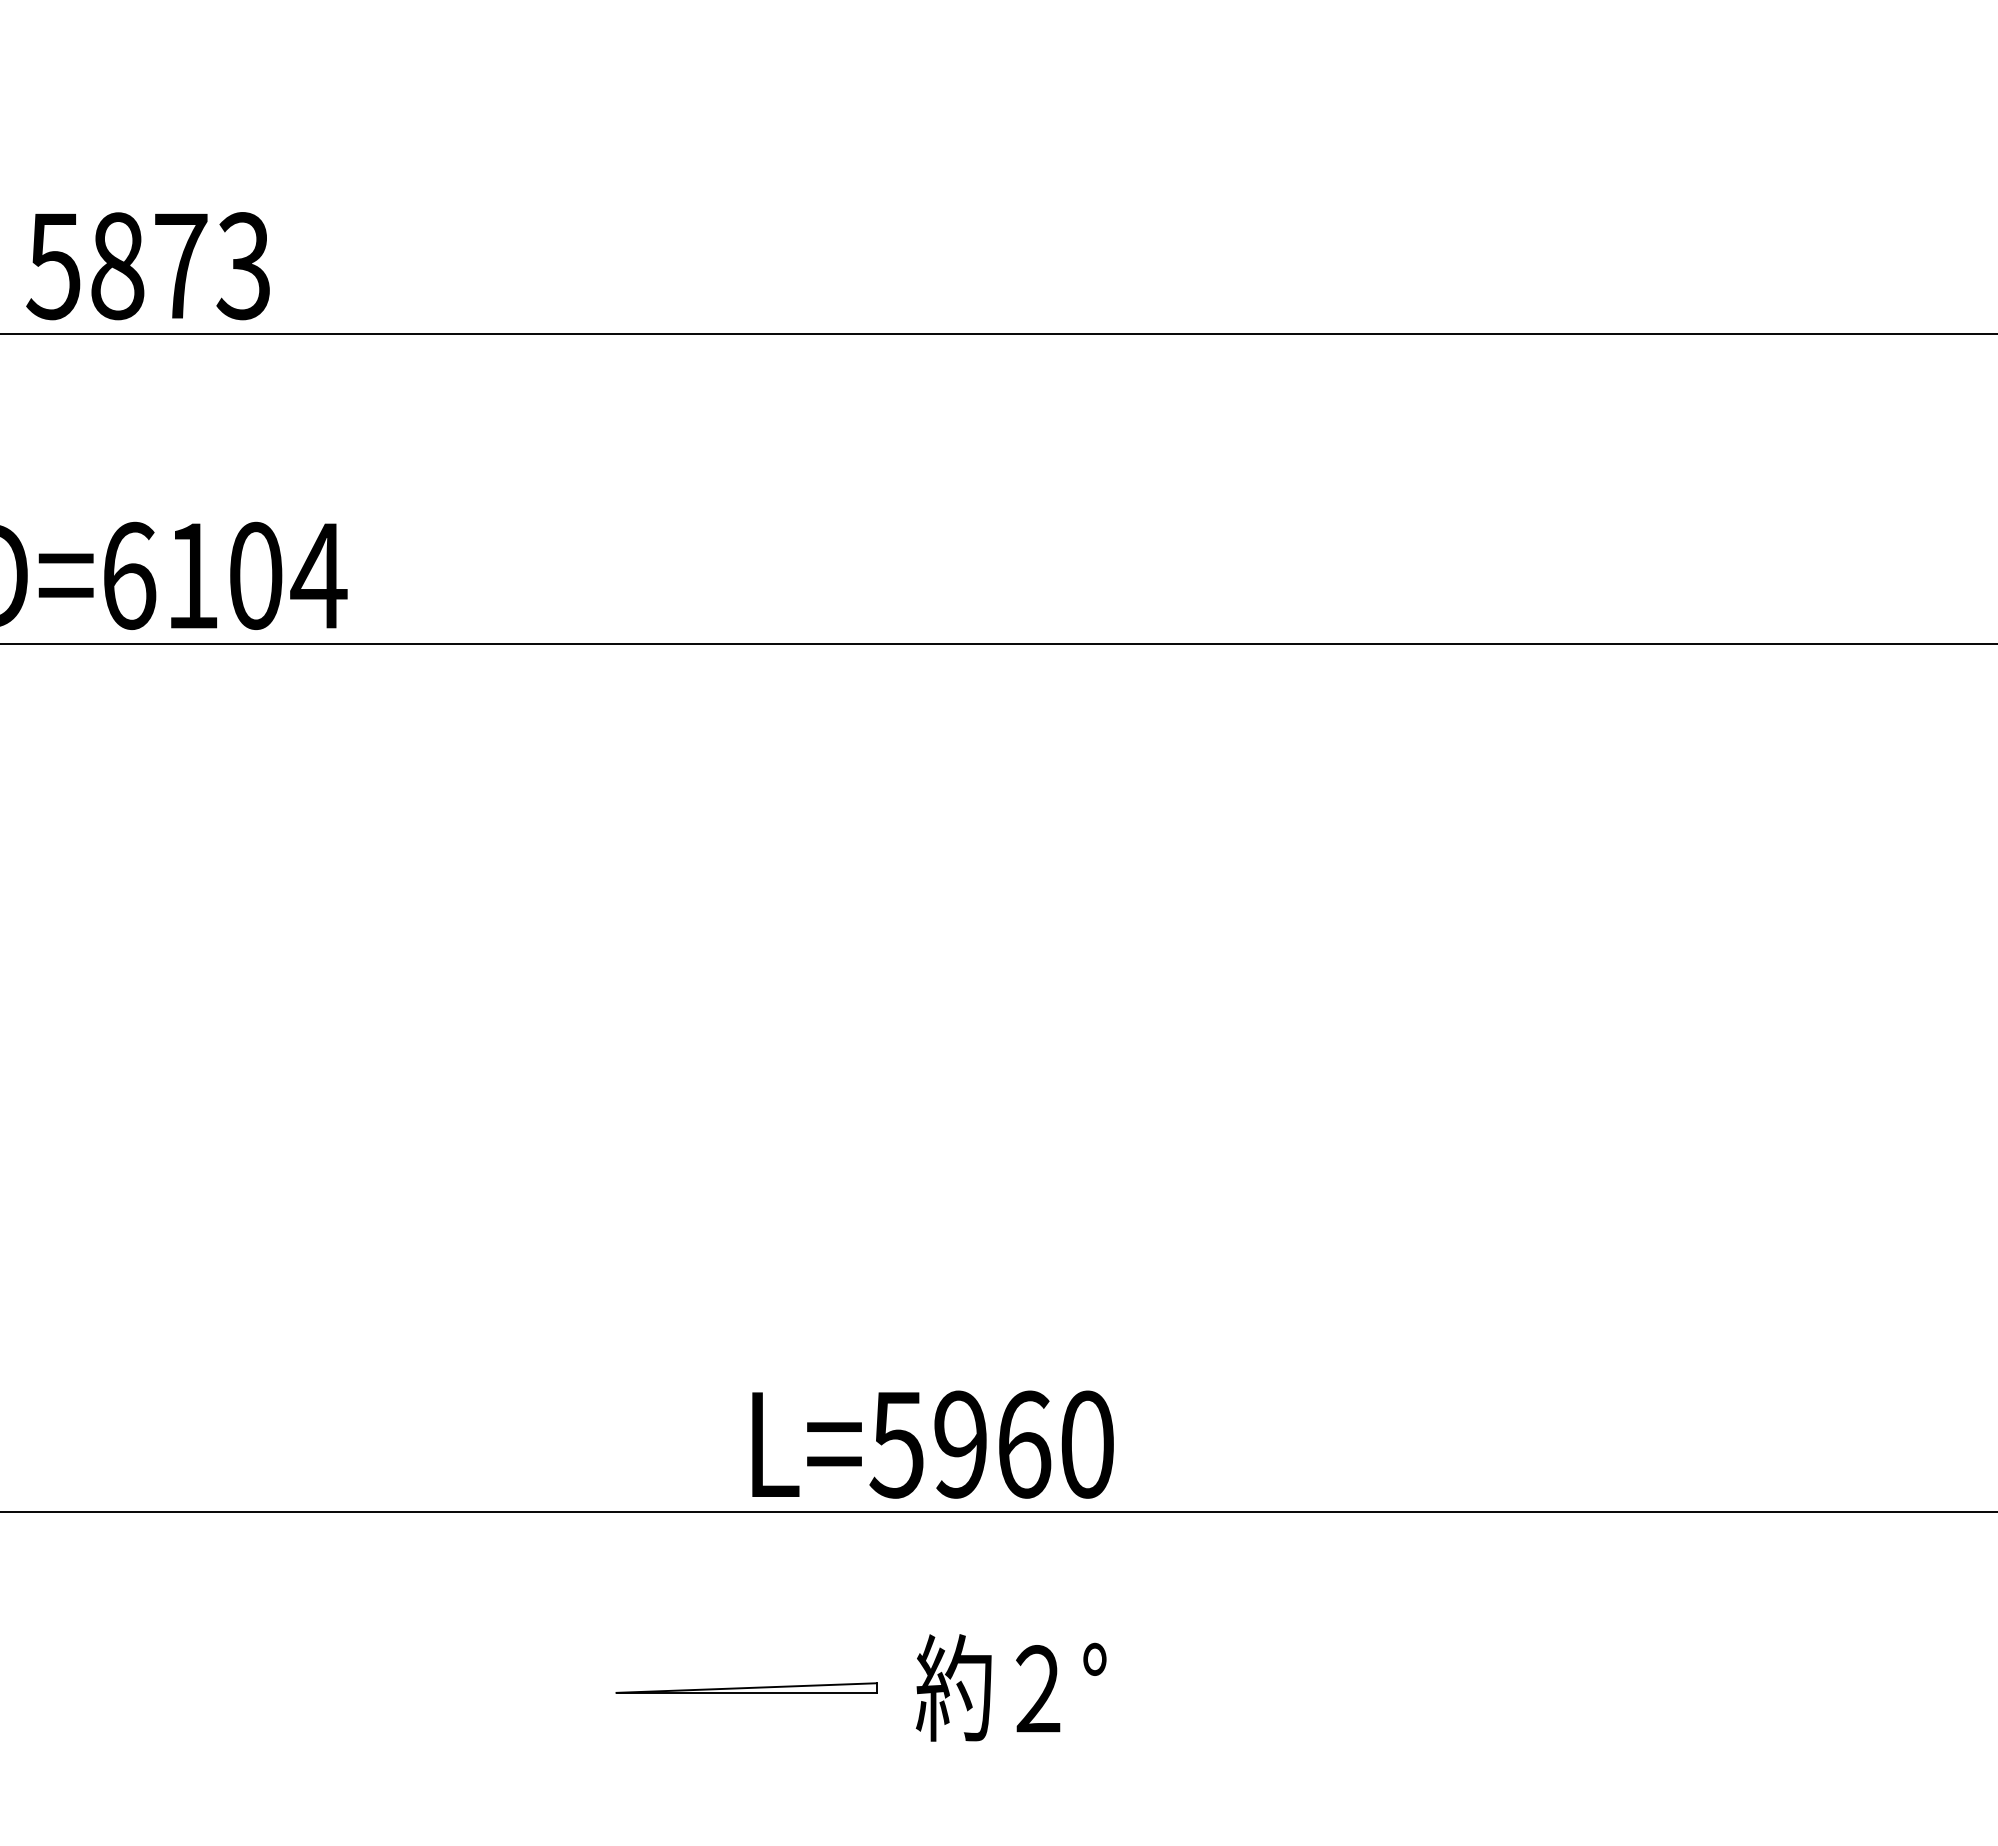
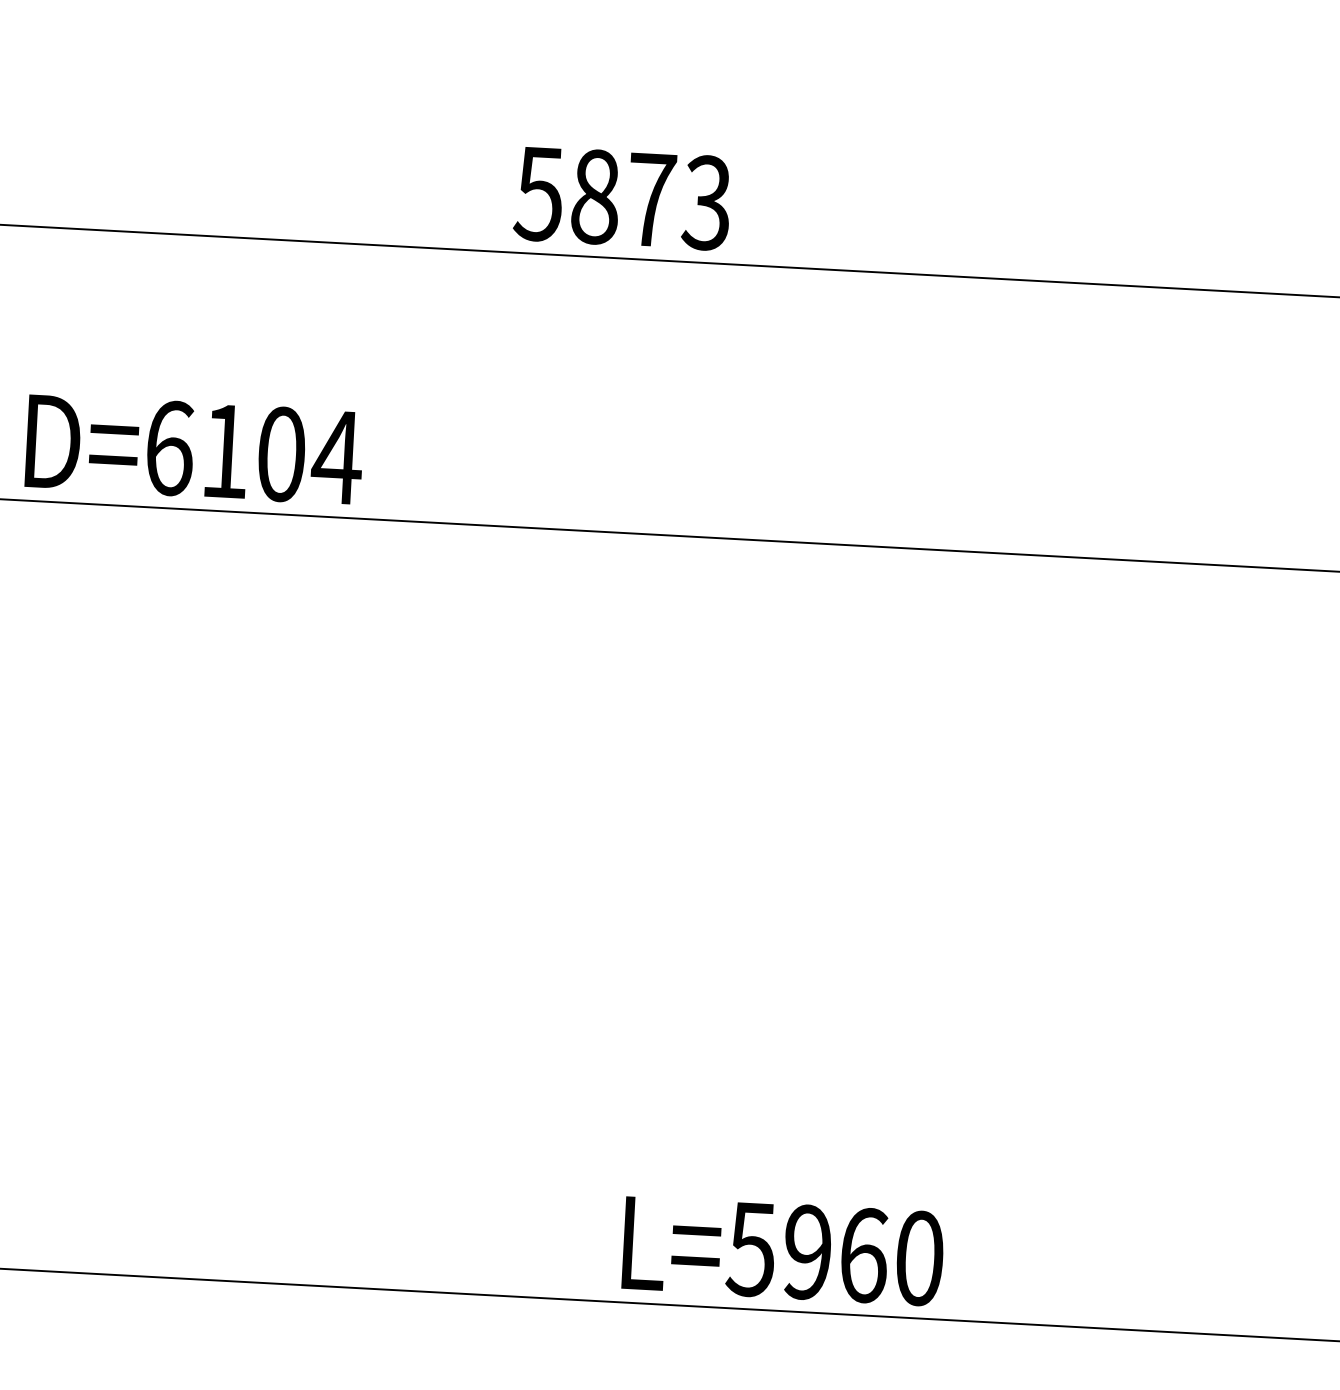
text: (147, 266) -> (621, 198), moved
text: (932, 1444) -> (782, 1250), moved

